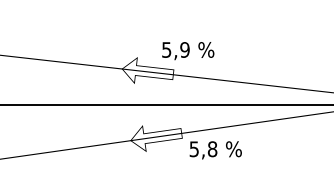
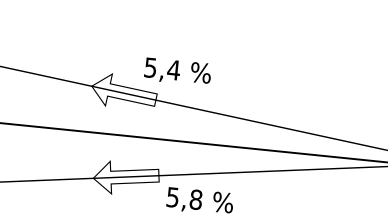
text: (185, 49) -> (174, 69), 5,9 -> 5,4

